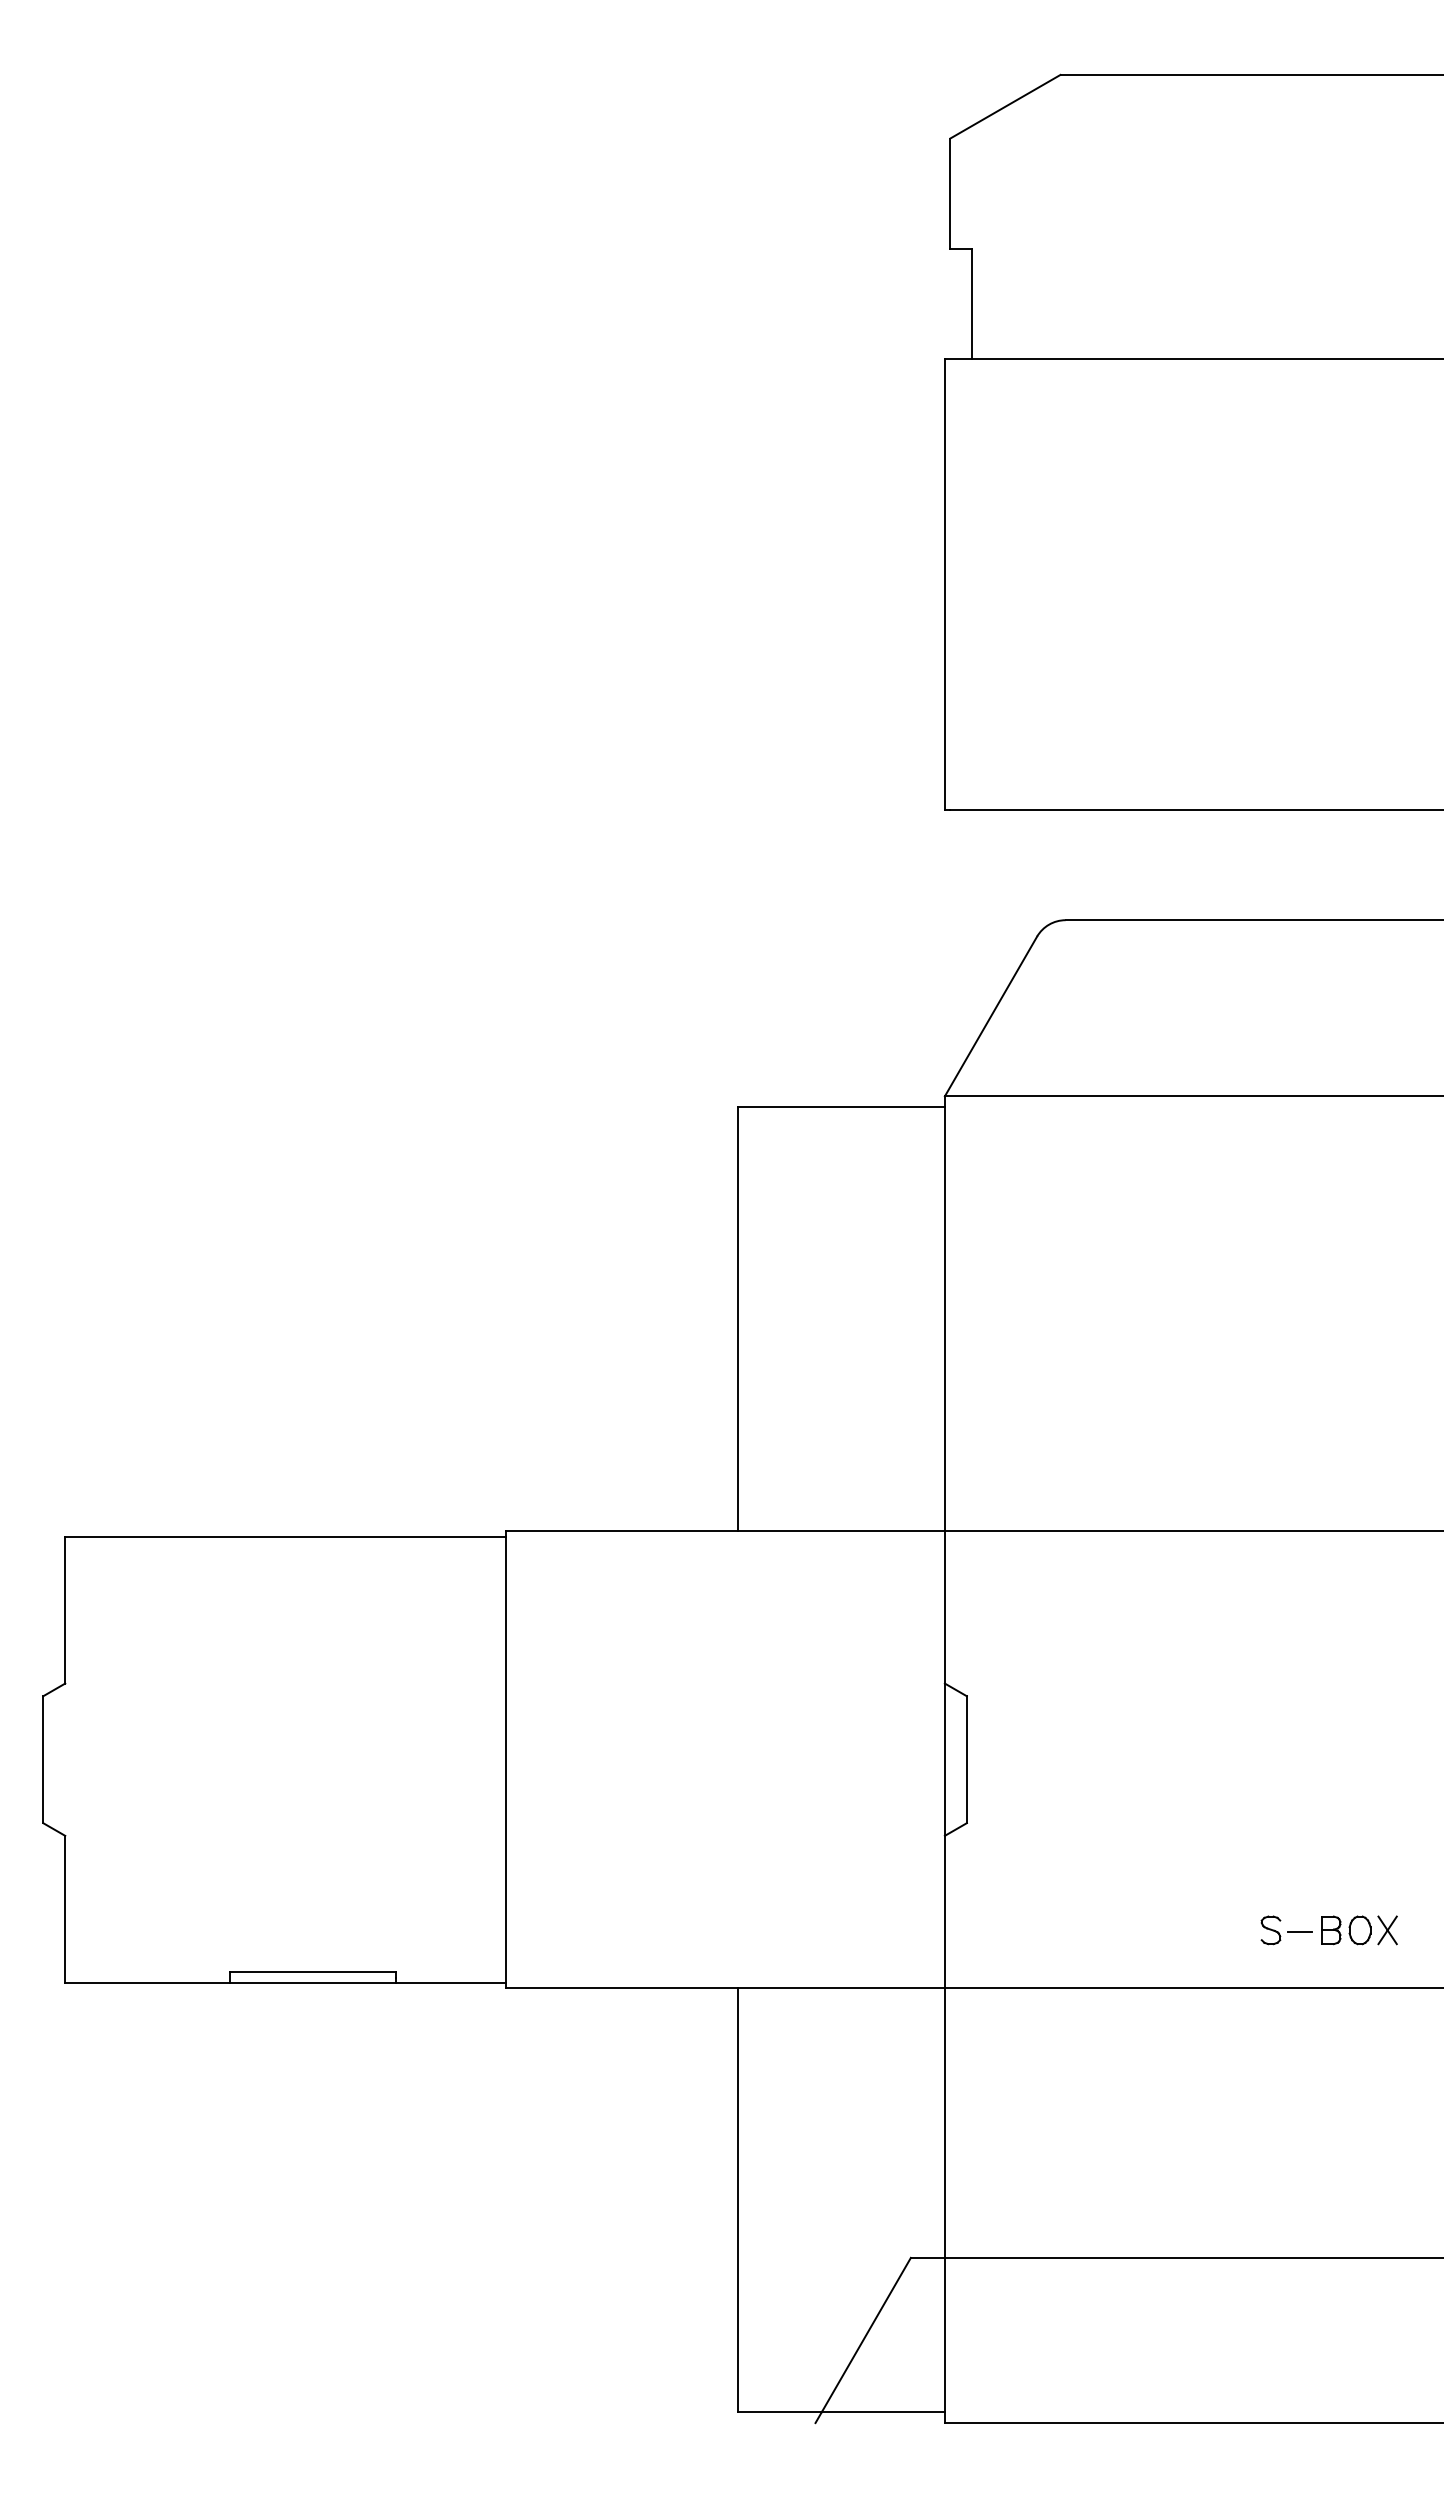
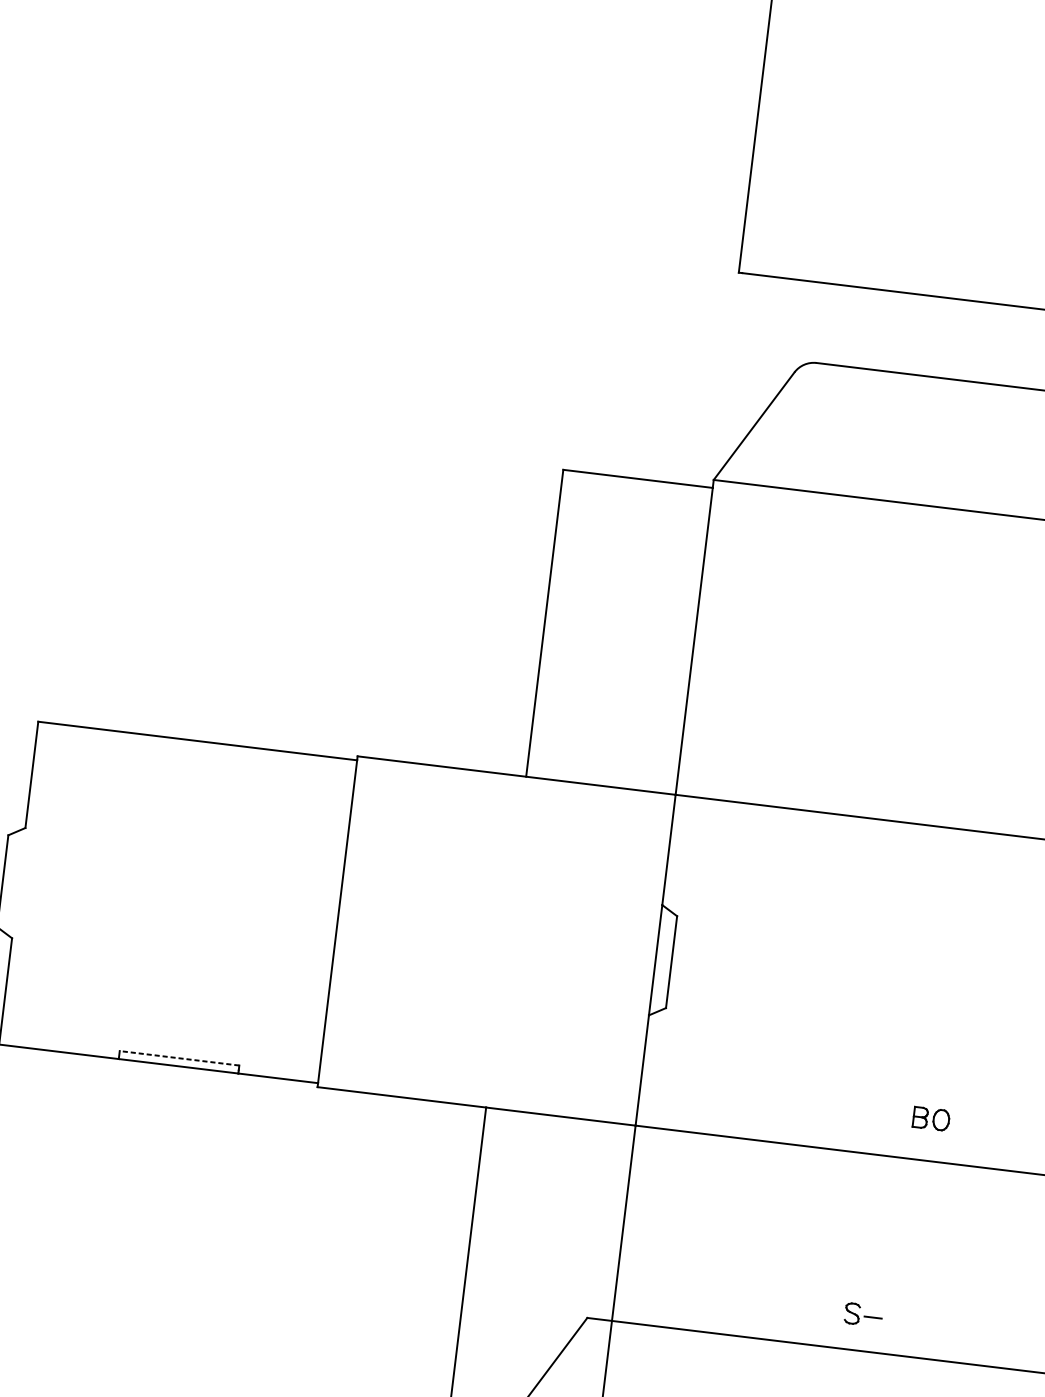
part: (1286, 1930) -> (863, 1315), moved
part: (1387, 1930) -> (961, 1122), removed
line: (312, 1971) -> (179, 1058), solid -> dashed

